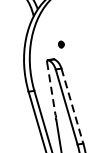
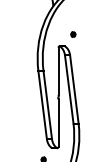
line: (51, 88) -> (58, 71), dashed -> solid
line: (72, 106) -> (74, 89), dashed -> solid

